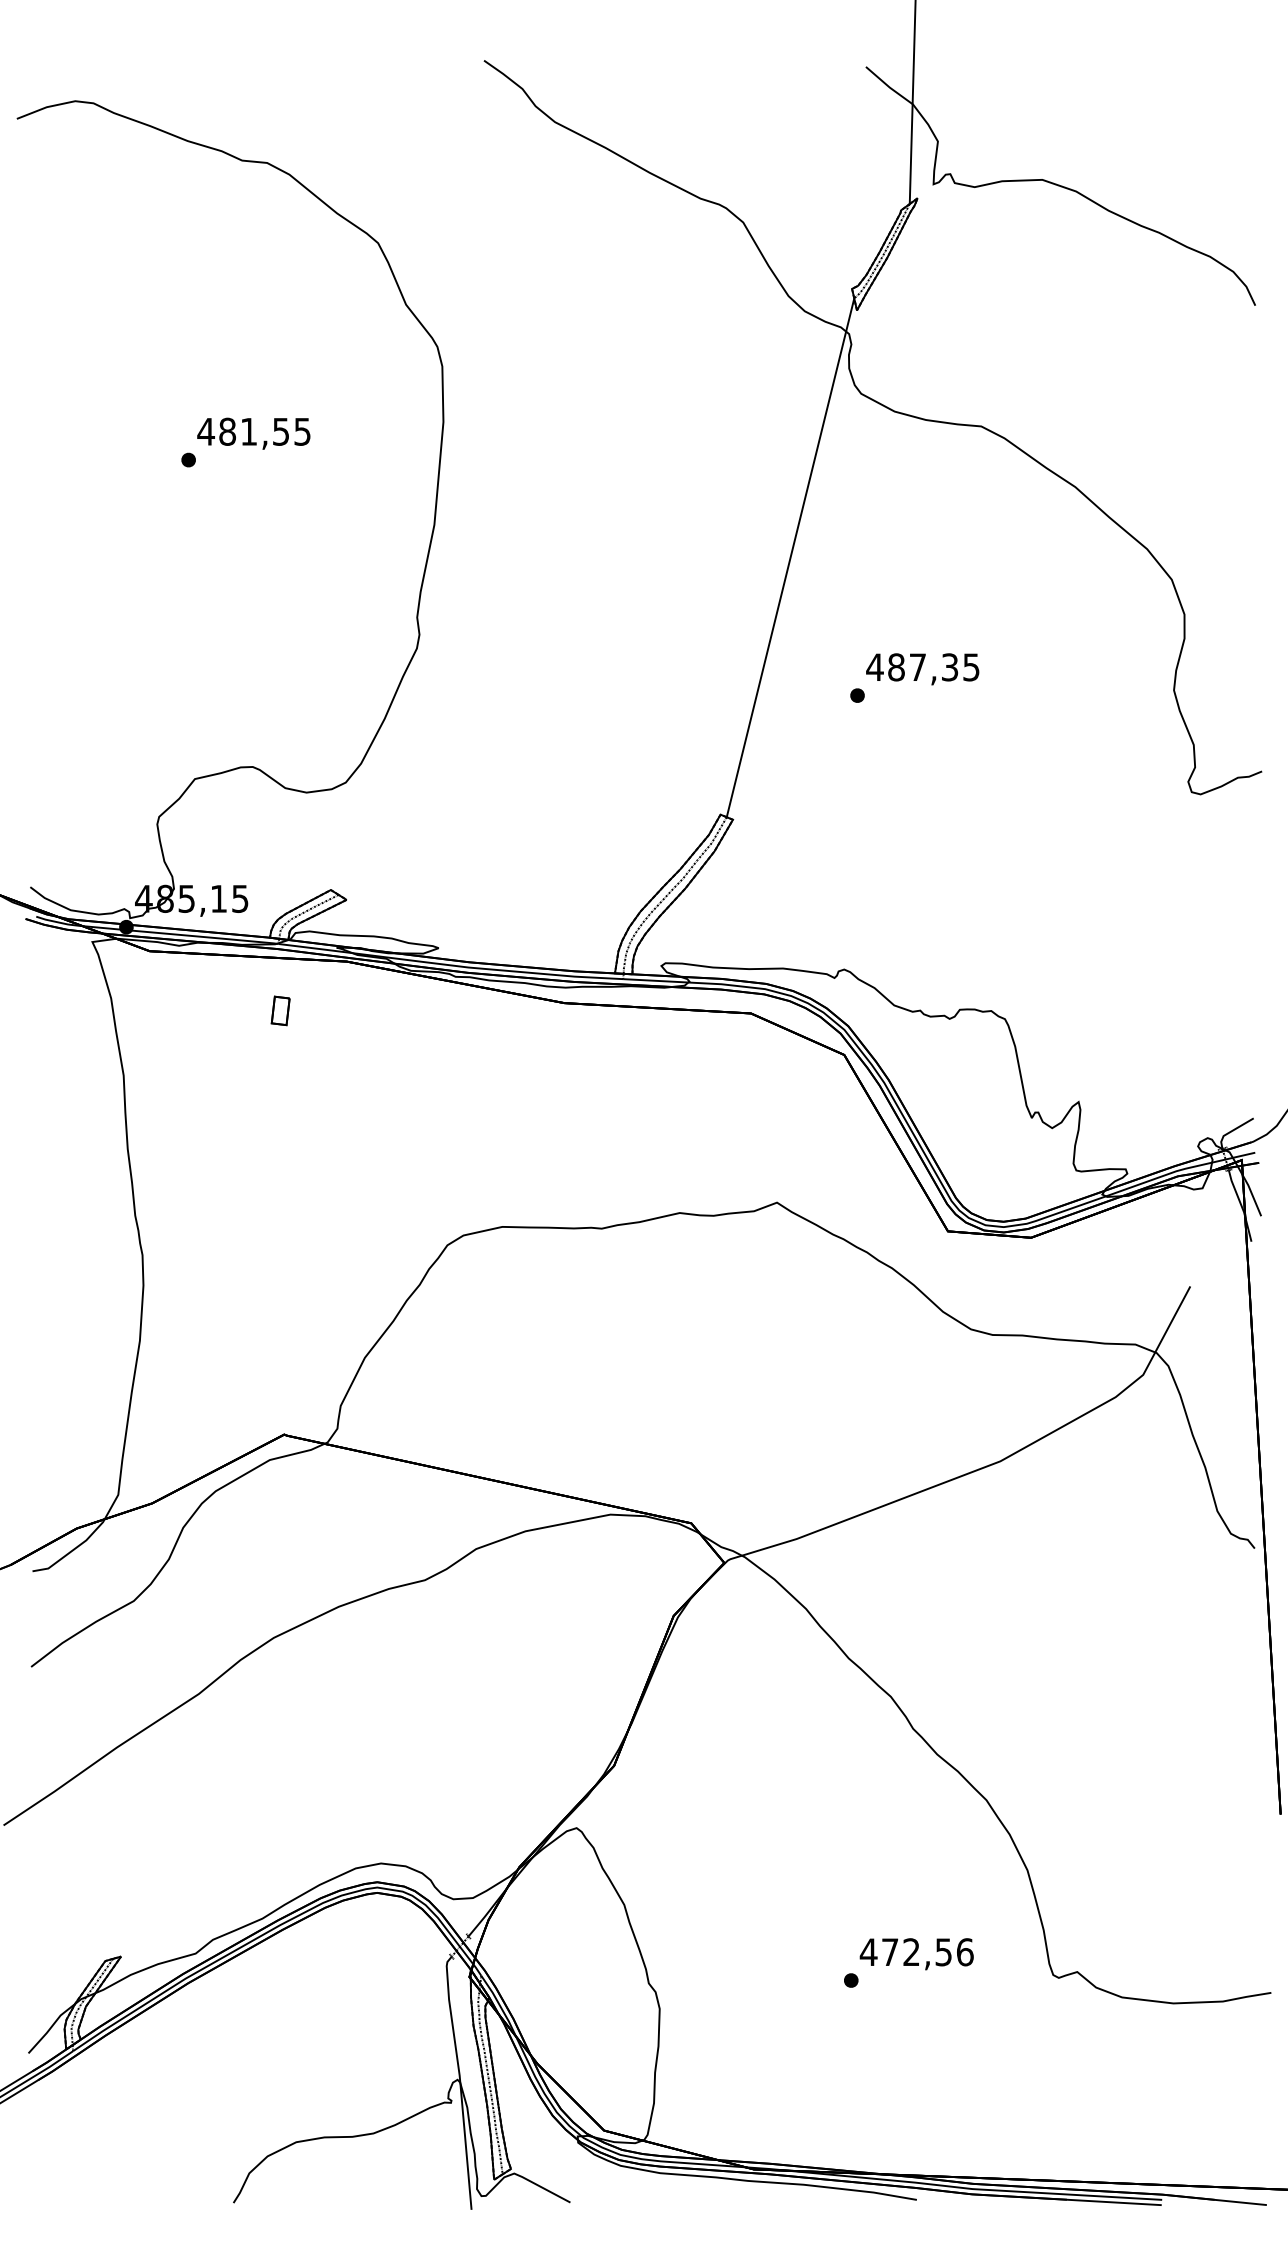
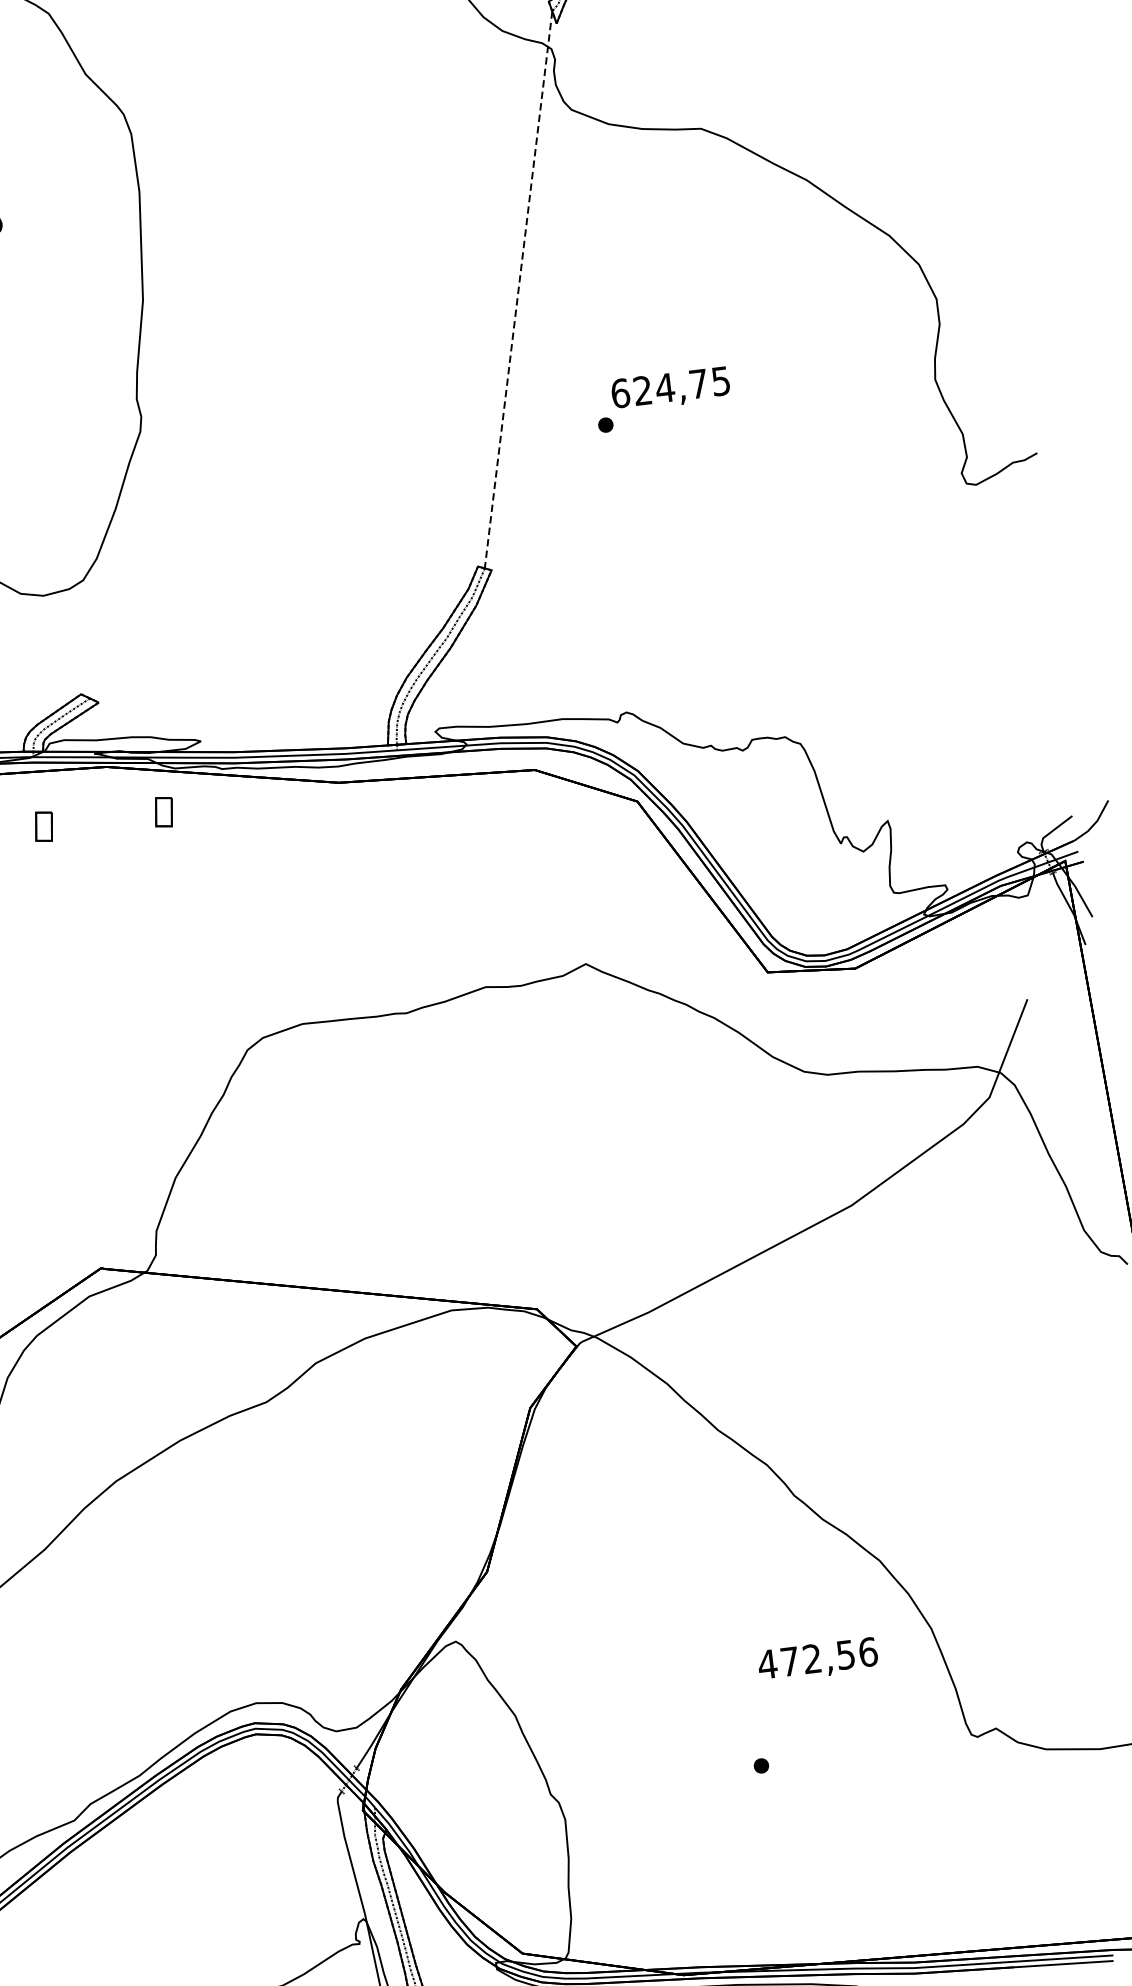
line: (790, 558) -> (518, 290), solid -> dashed
text: (912, 667) -> (659, 388), 487,35 -> 624,75
part: (395, 1010) -> (163, 811), added
text: (916, 1954) -> (817, 1660), moved

